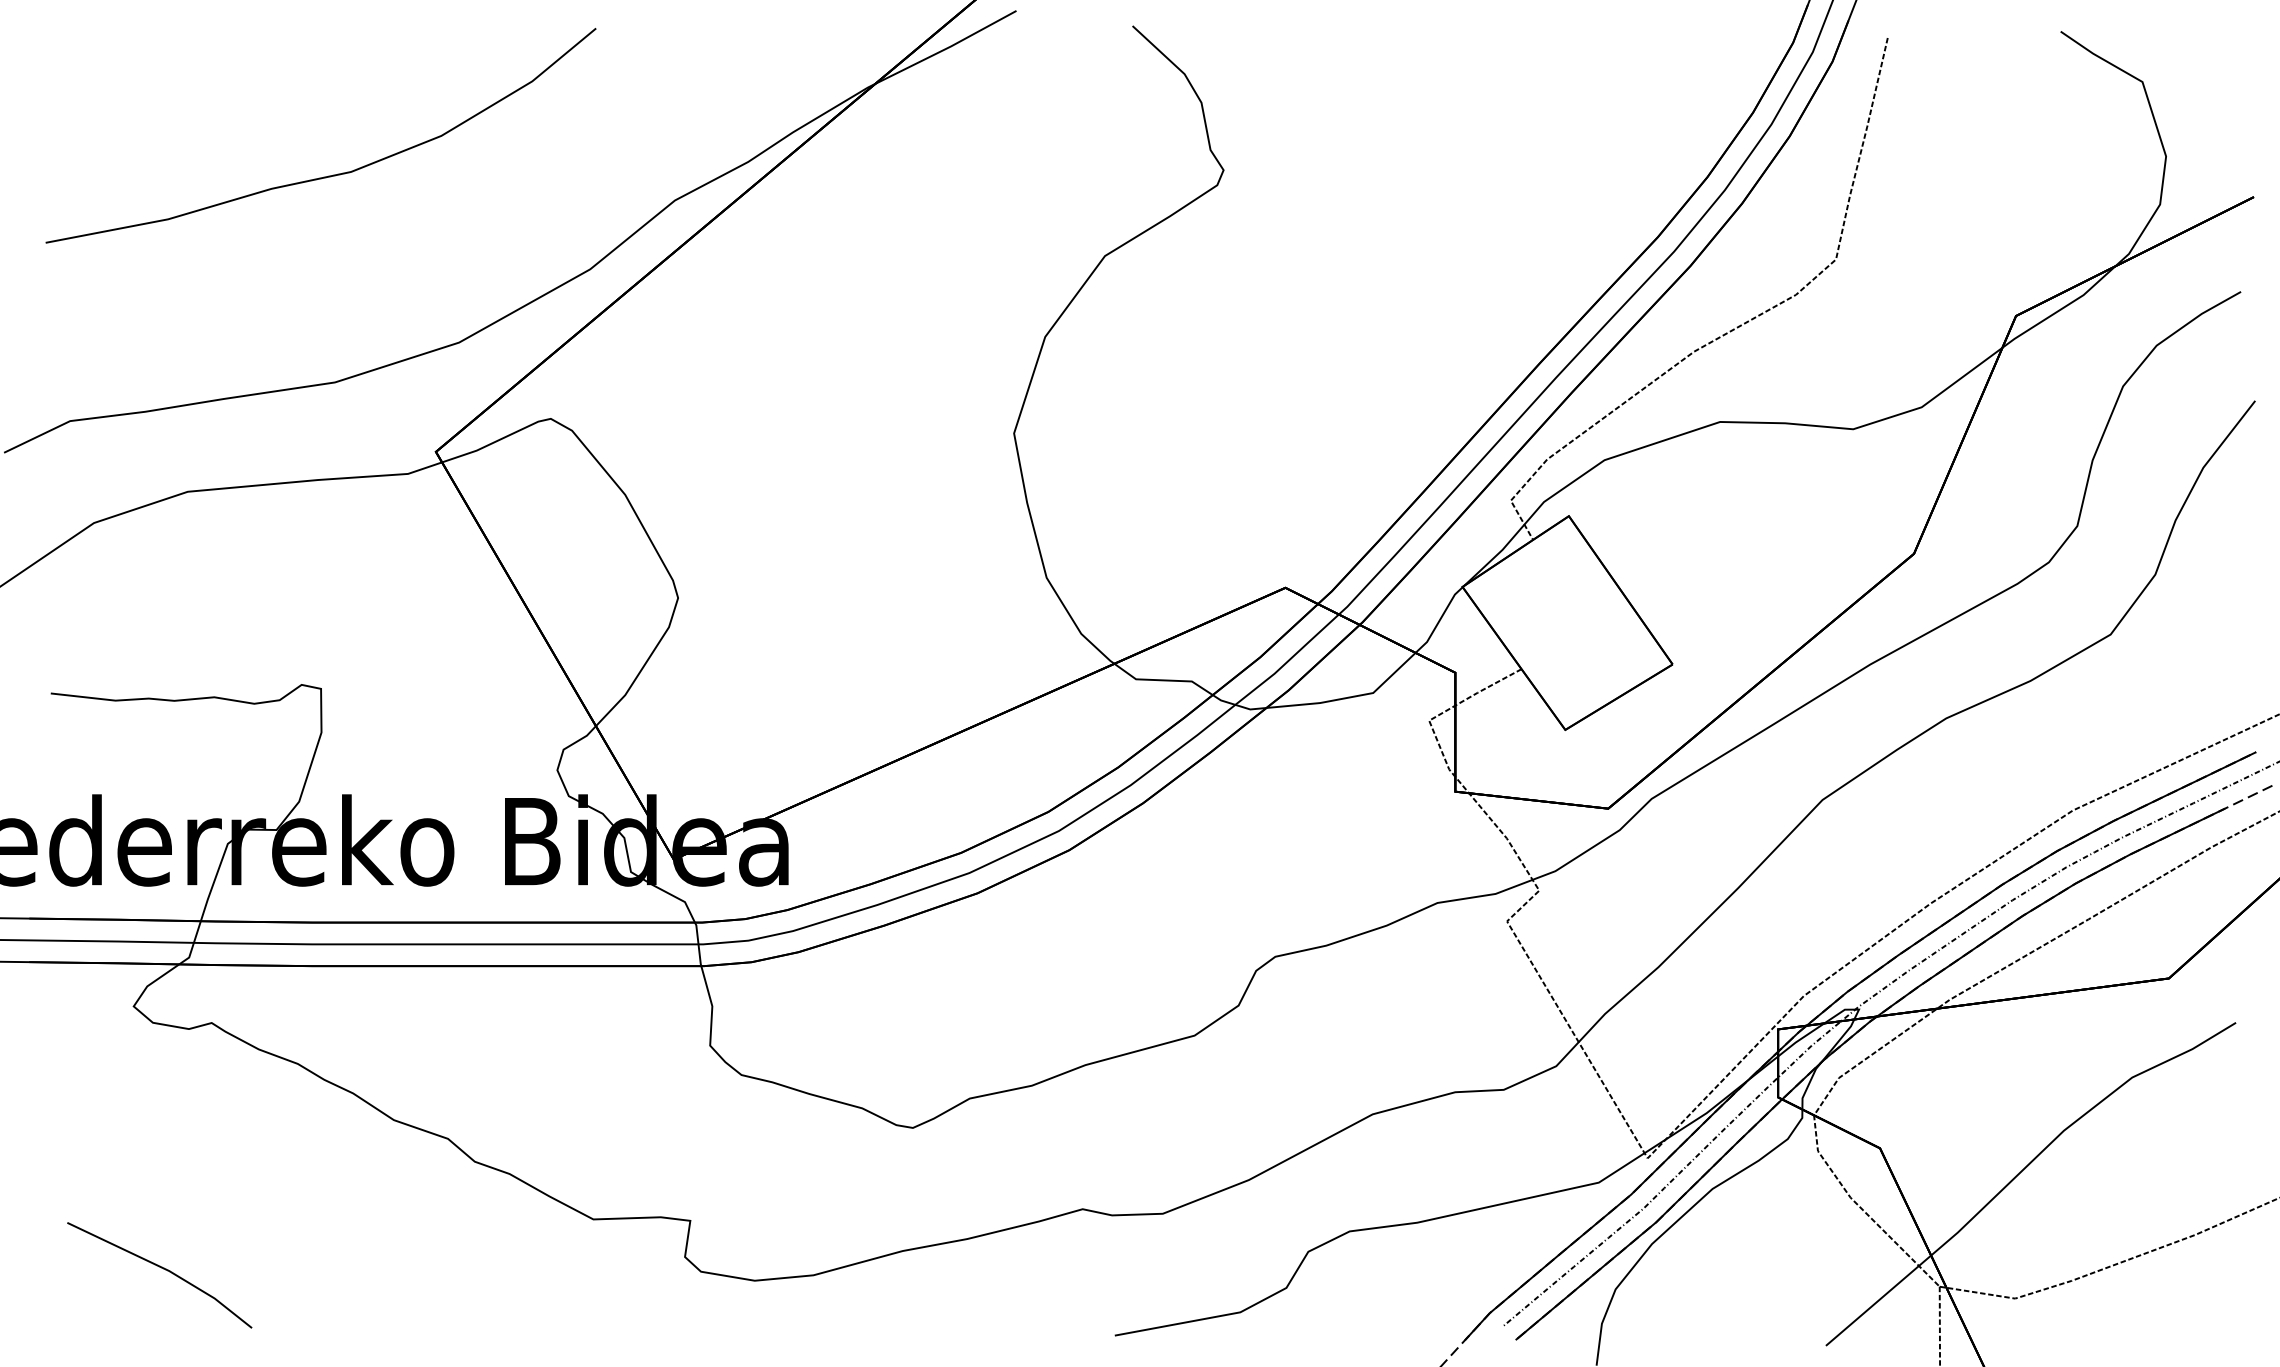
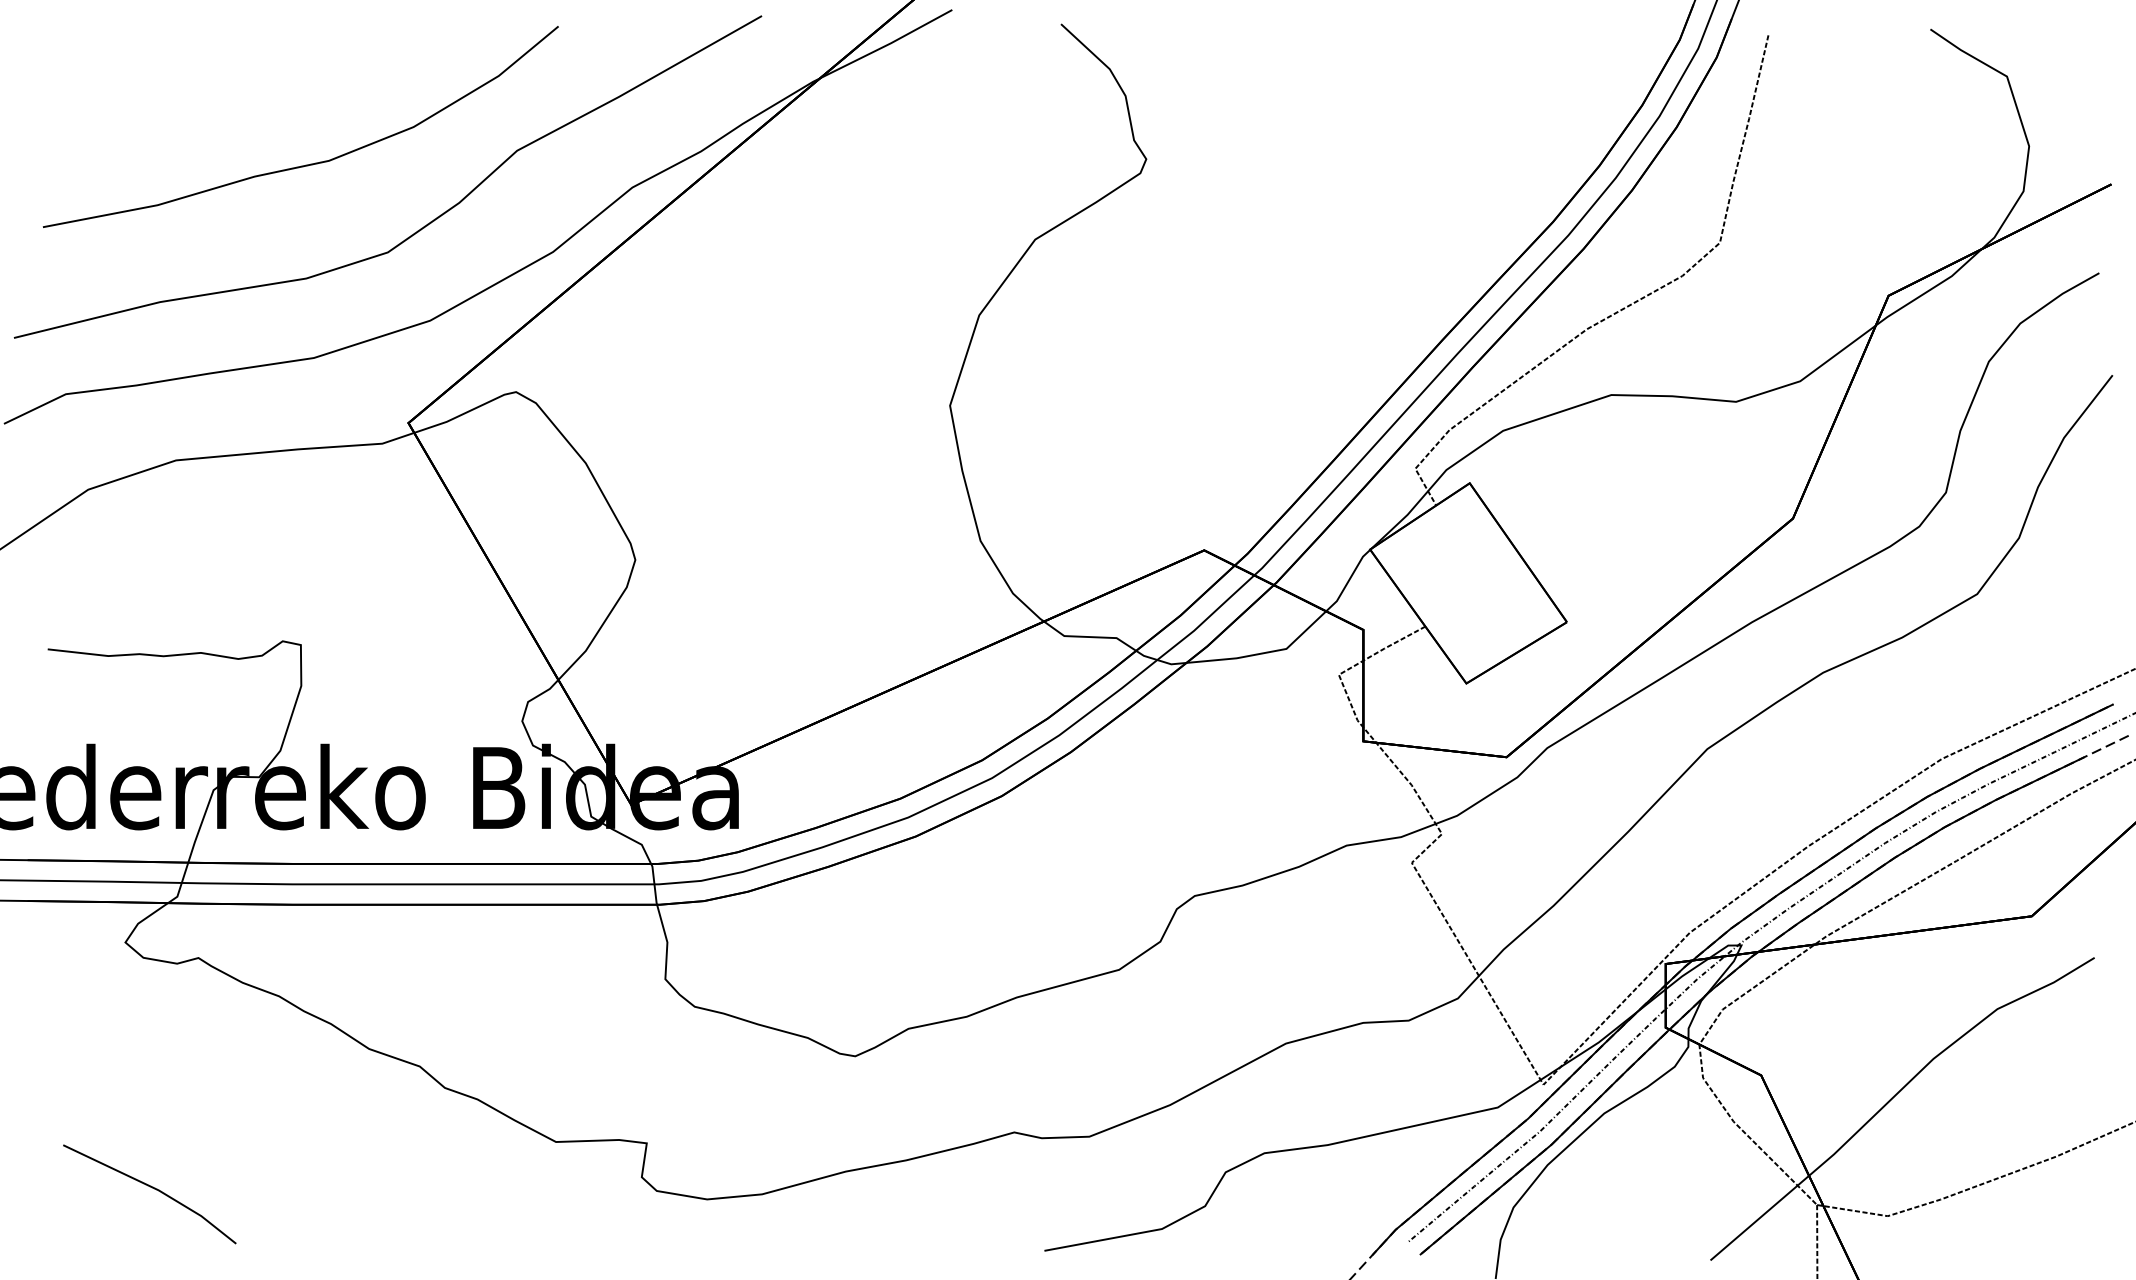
curve: (449, 243) -> (421, 227), added

